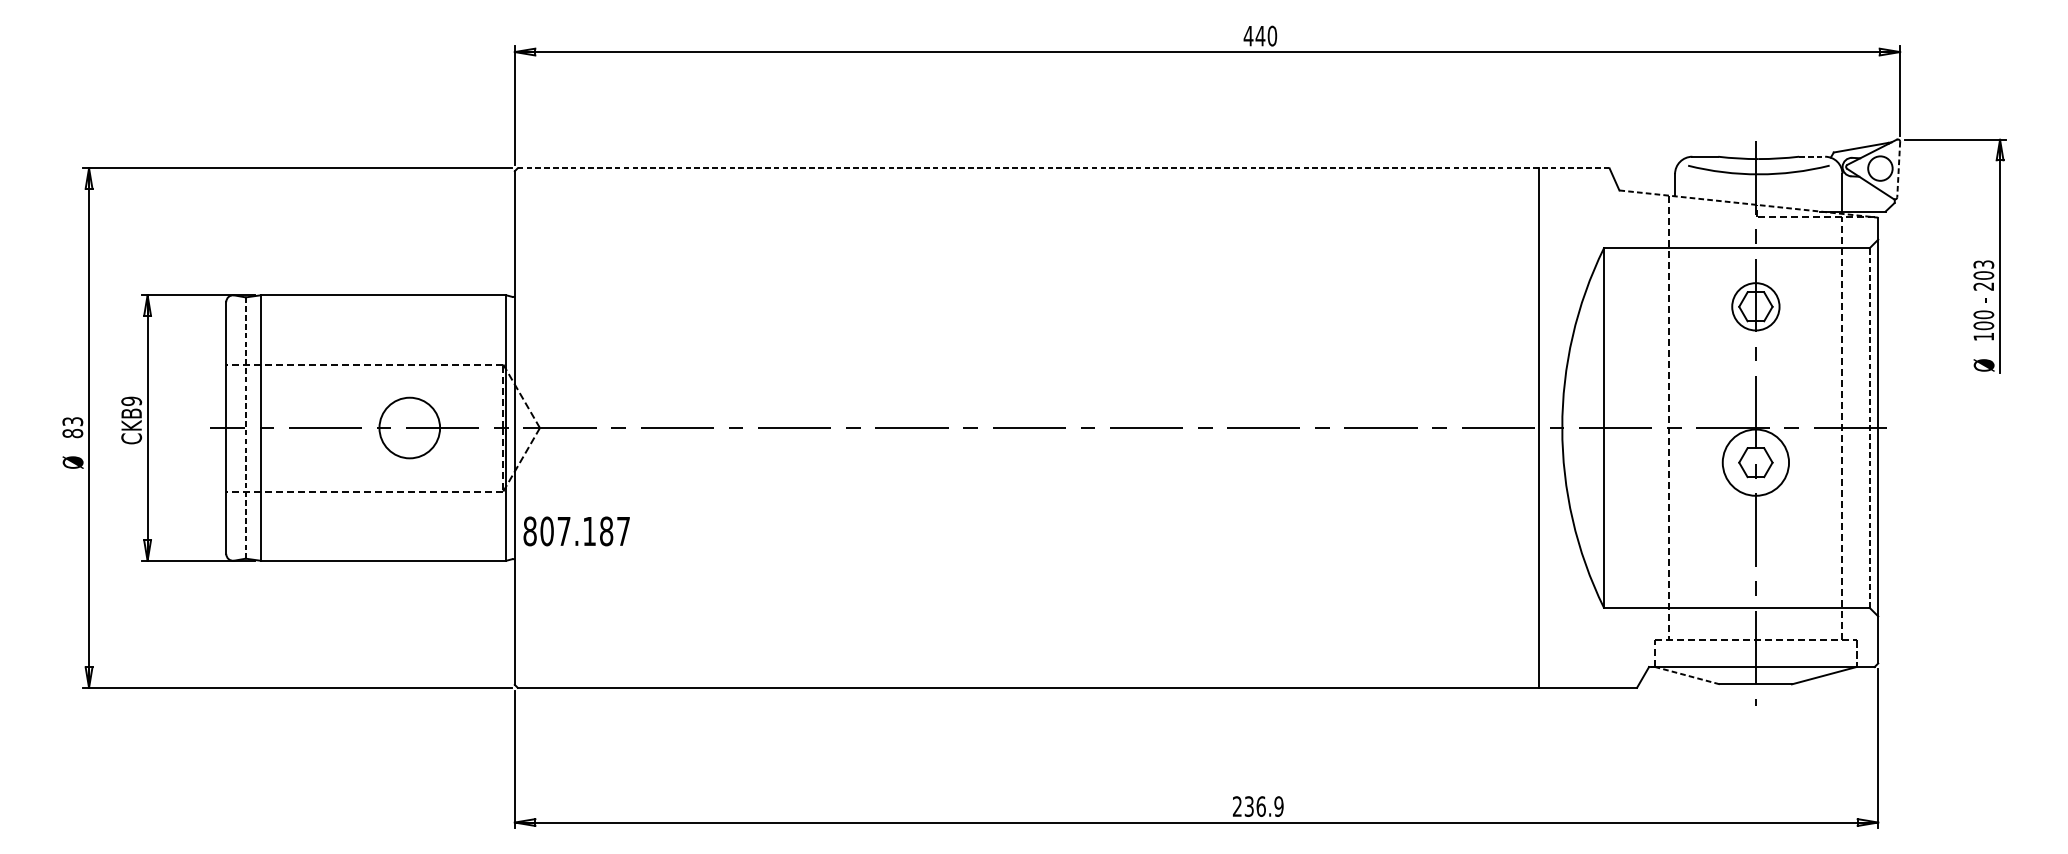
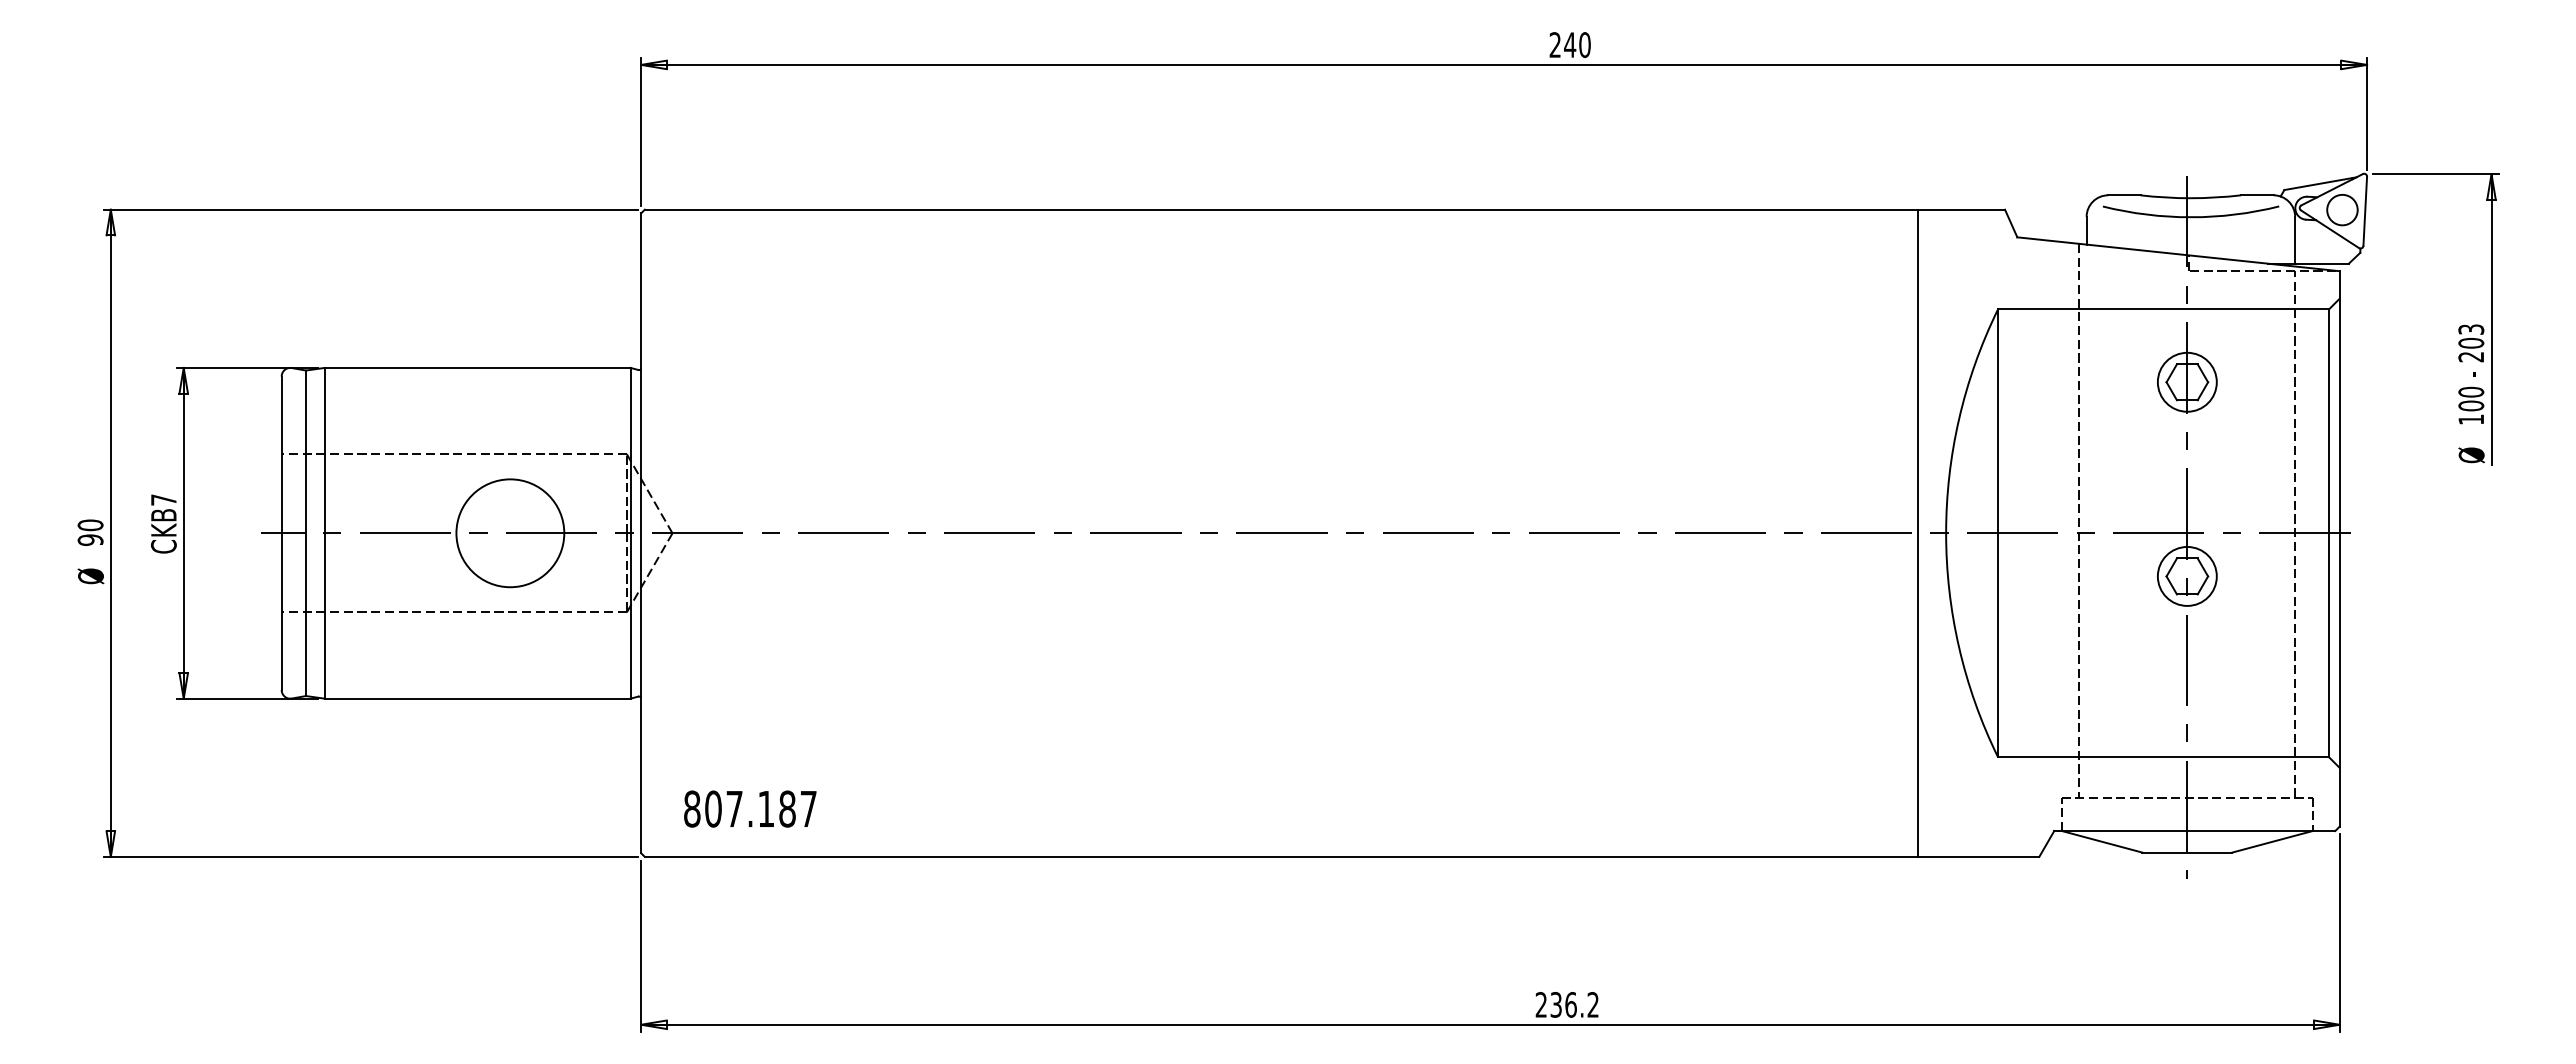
text: (1248, 35) -> (1555, 44), 440 -> 240
line: (1812, 156) -> (2257, 195), dashed -> solid
line: (1064, 168) -> (1325, 209), dashed -> solid
line: (1898, 169) -> (2365, 211), dashed -> solid
line: (1749, 204) -> (2179, 254), dashed -> solid
text: (131, 400) -> (163, 499), CKB9 -> CKB7
text: (72, 427) -> (90, 532), 83 -> 90
line: (246, 428) -> (306, 533), dashed -> solid
circle: (409, 428) -> (510, 533), size x1.43
line: (1869, 428) -> (2328, 533), dashed -> solid
circle: (1755, 461) -> (2186, 575), size x0.71
text: (576, 530) -> (750, 808), moved
line: (1687, 675) -> (2102, 841), dashed -> solid
text: (1278, 806) -> (1592, 1004), 236.9 -> 236.2

